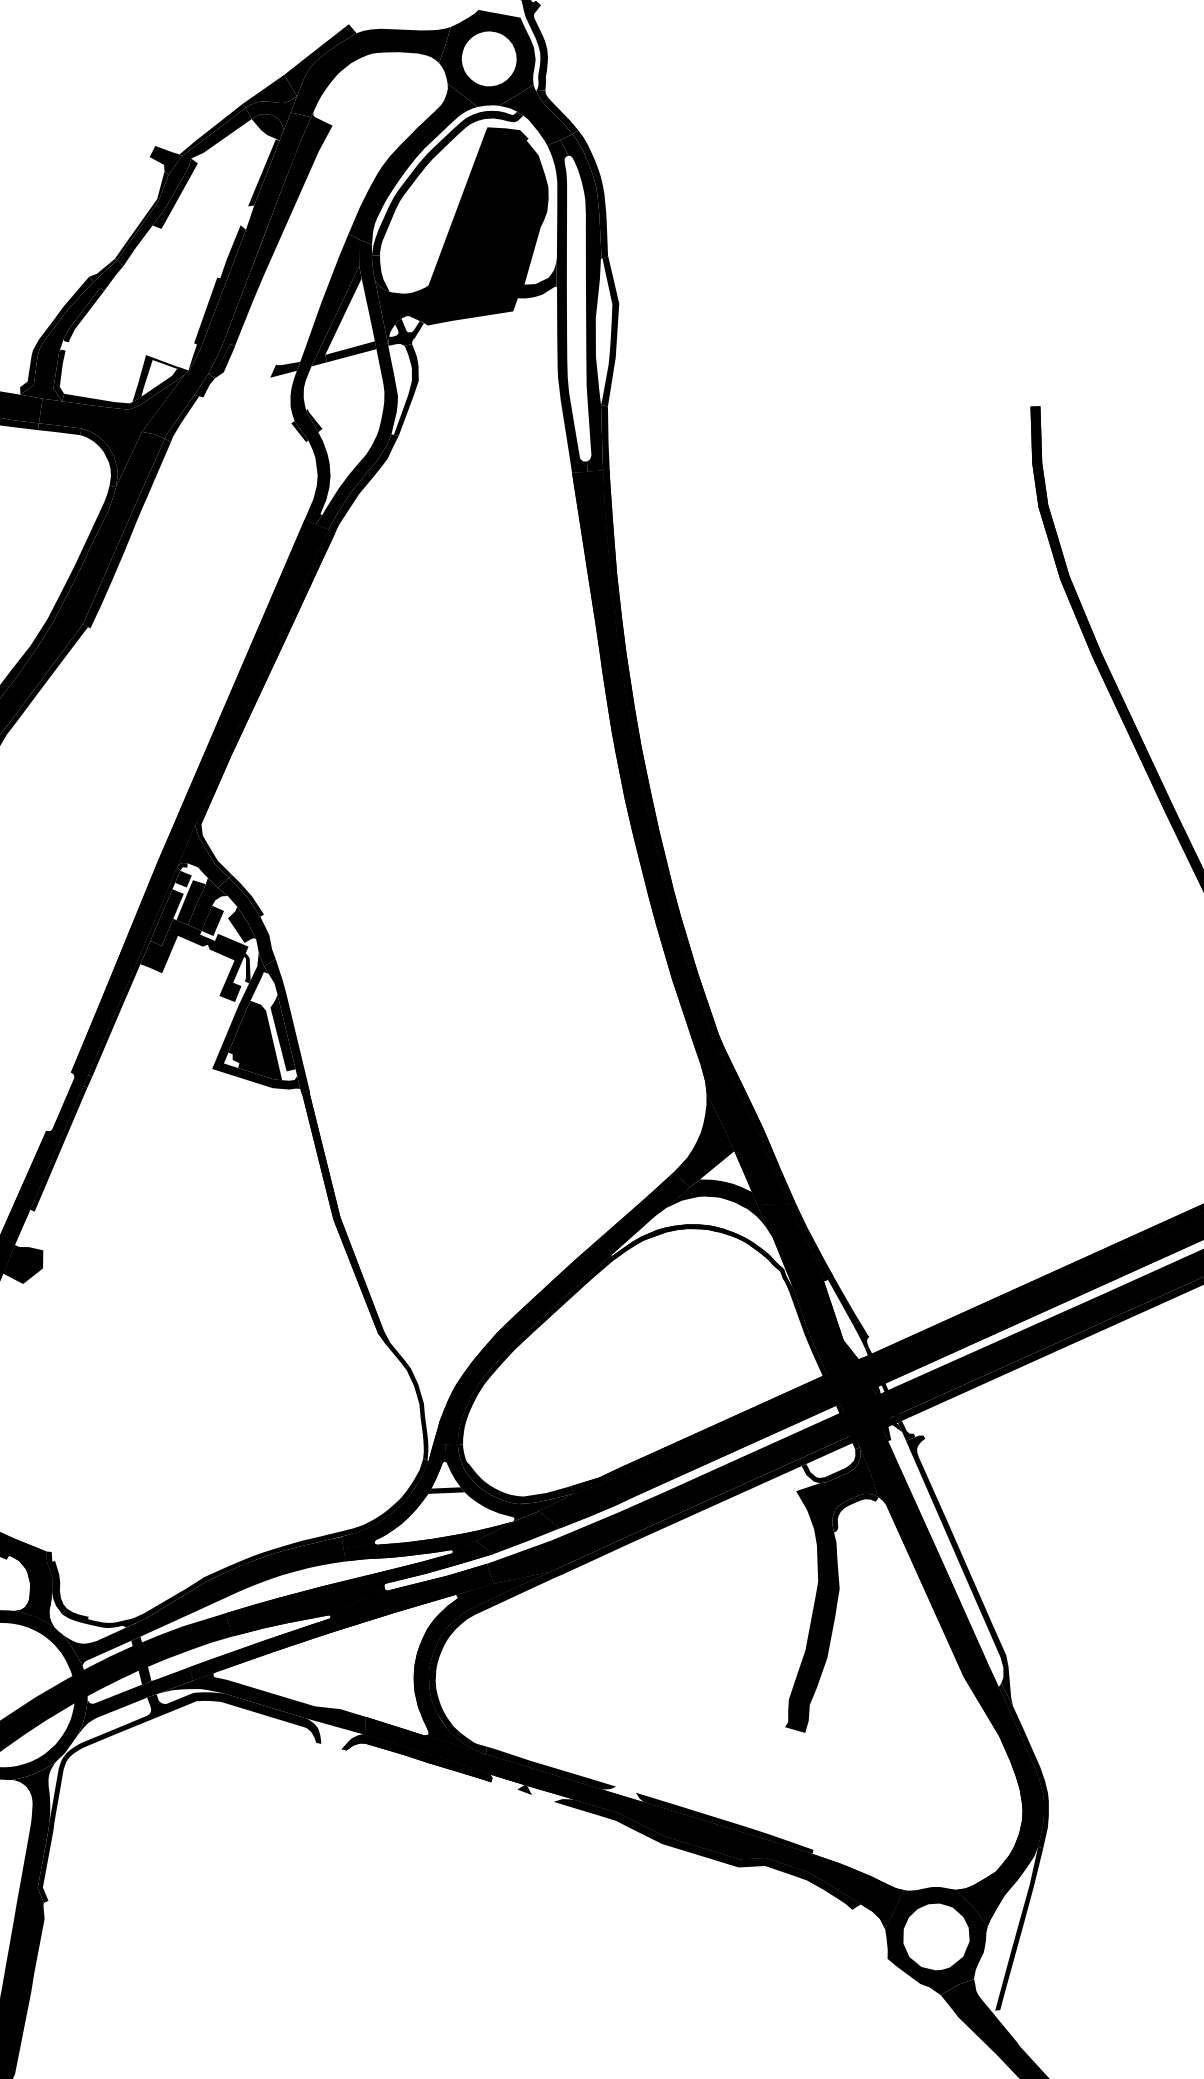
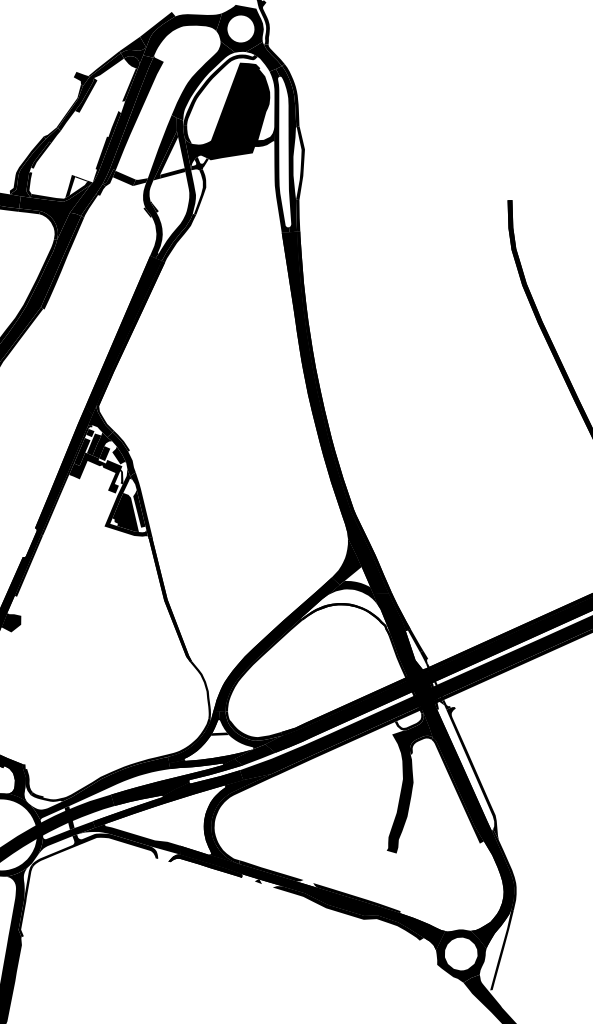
fill: (250, 362) -> (123, 178), added
fill: (928, 1604) -> (457, 790), added

